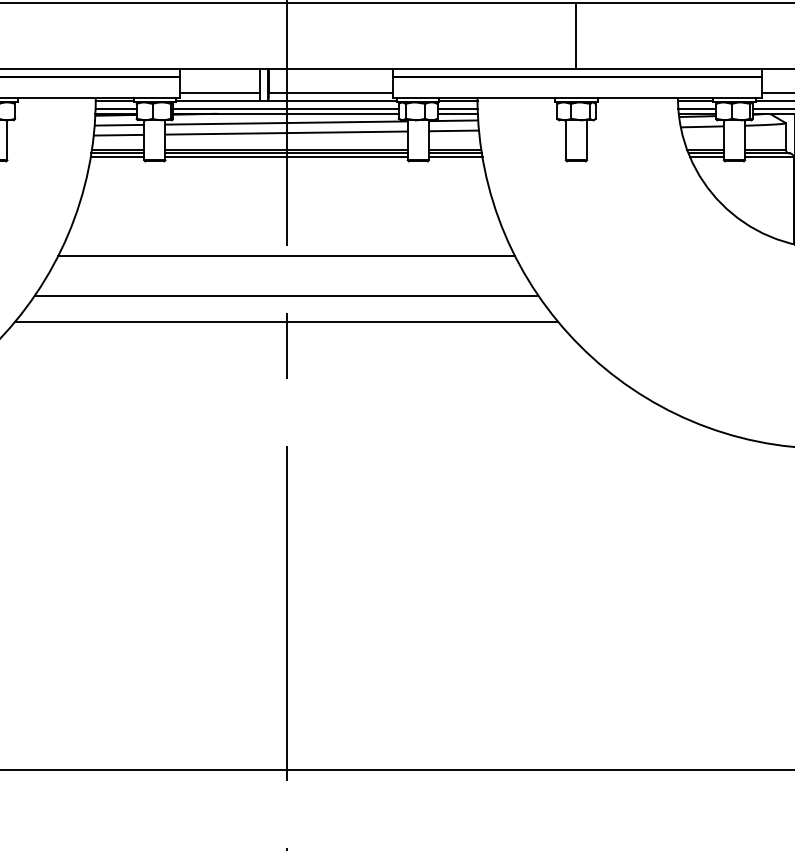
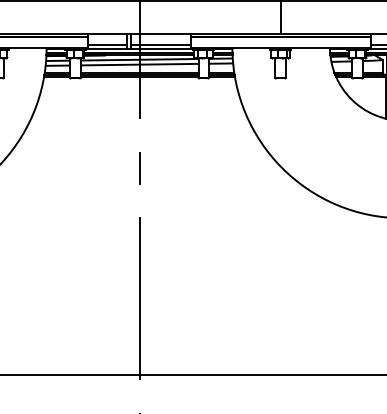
line: (286, 256) -> (139, 124), removed
line: (286, 295) -> (139, 143), removed
line: (286, 321) -> (139, 156), removed

